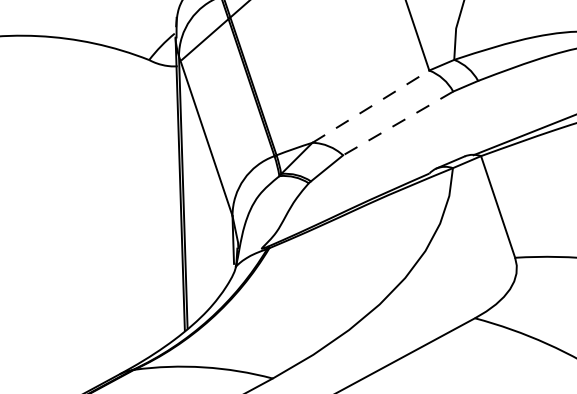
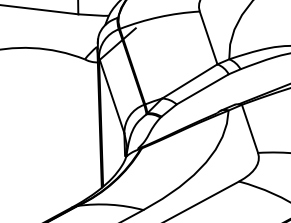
line: (372, 106) -> (190, 81), dashed -> solid
line: (397, 123) -> (202, 89), dashed -> solid

